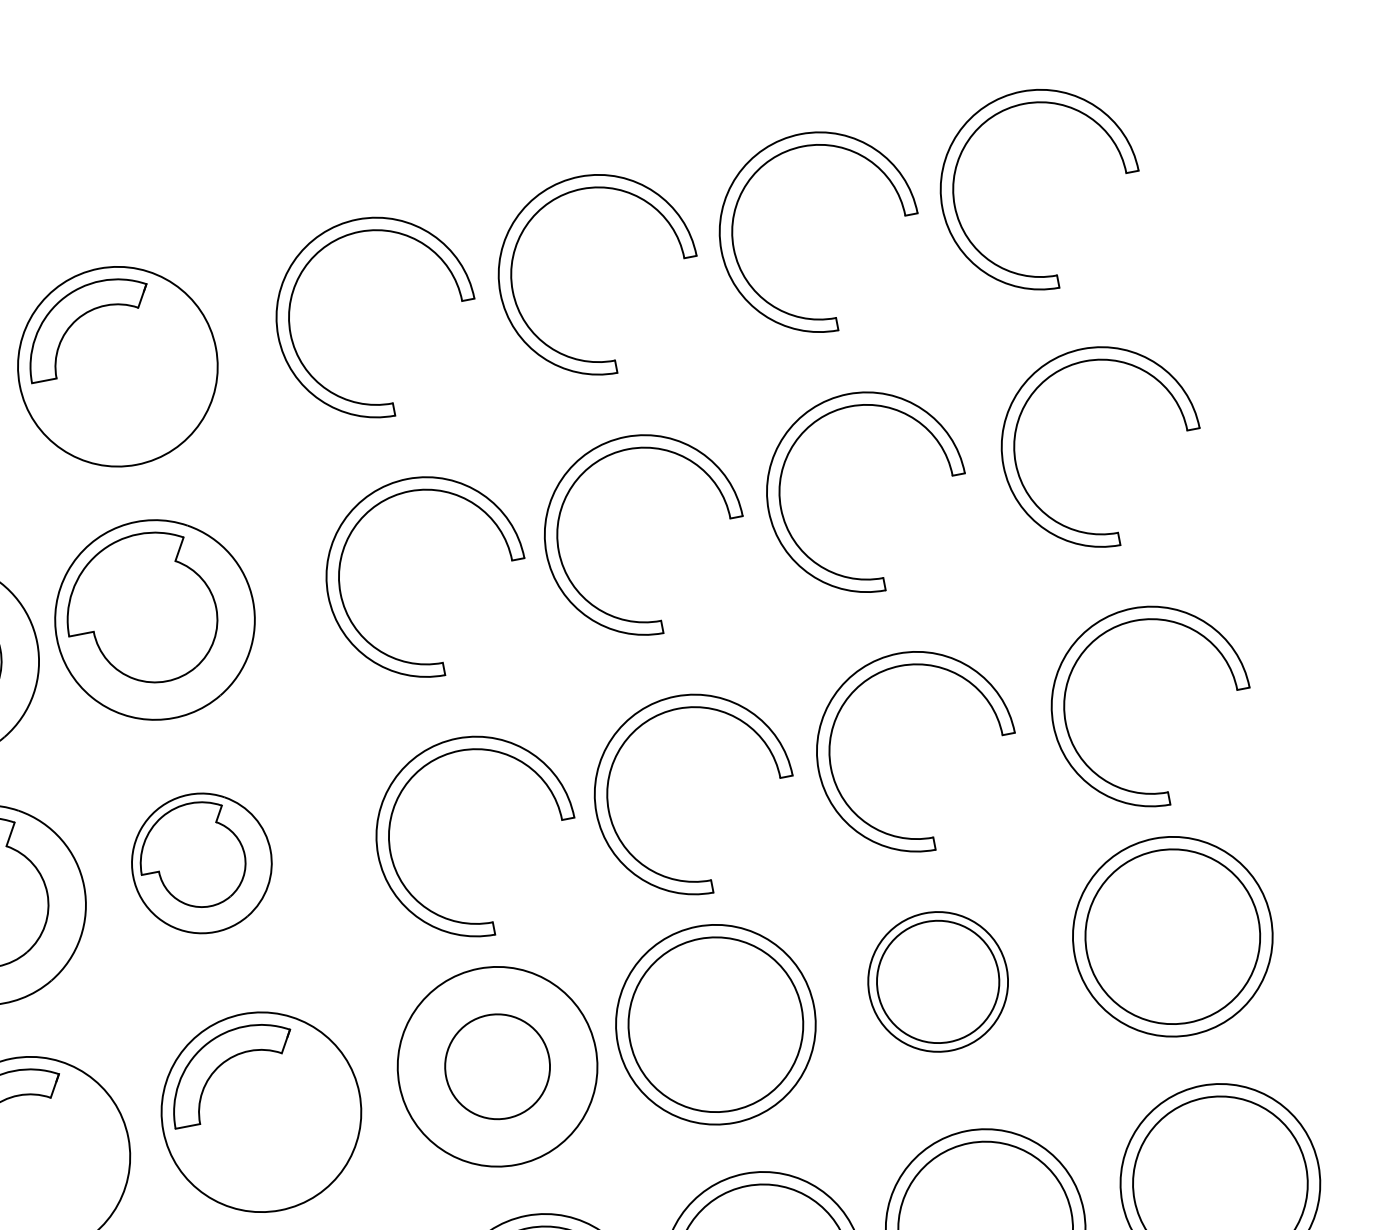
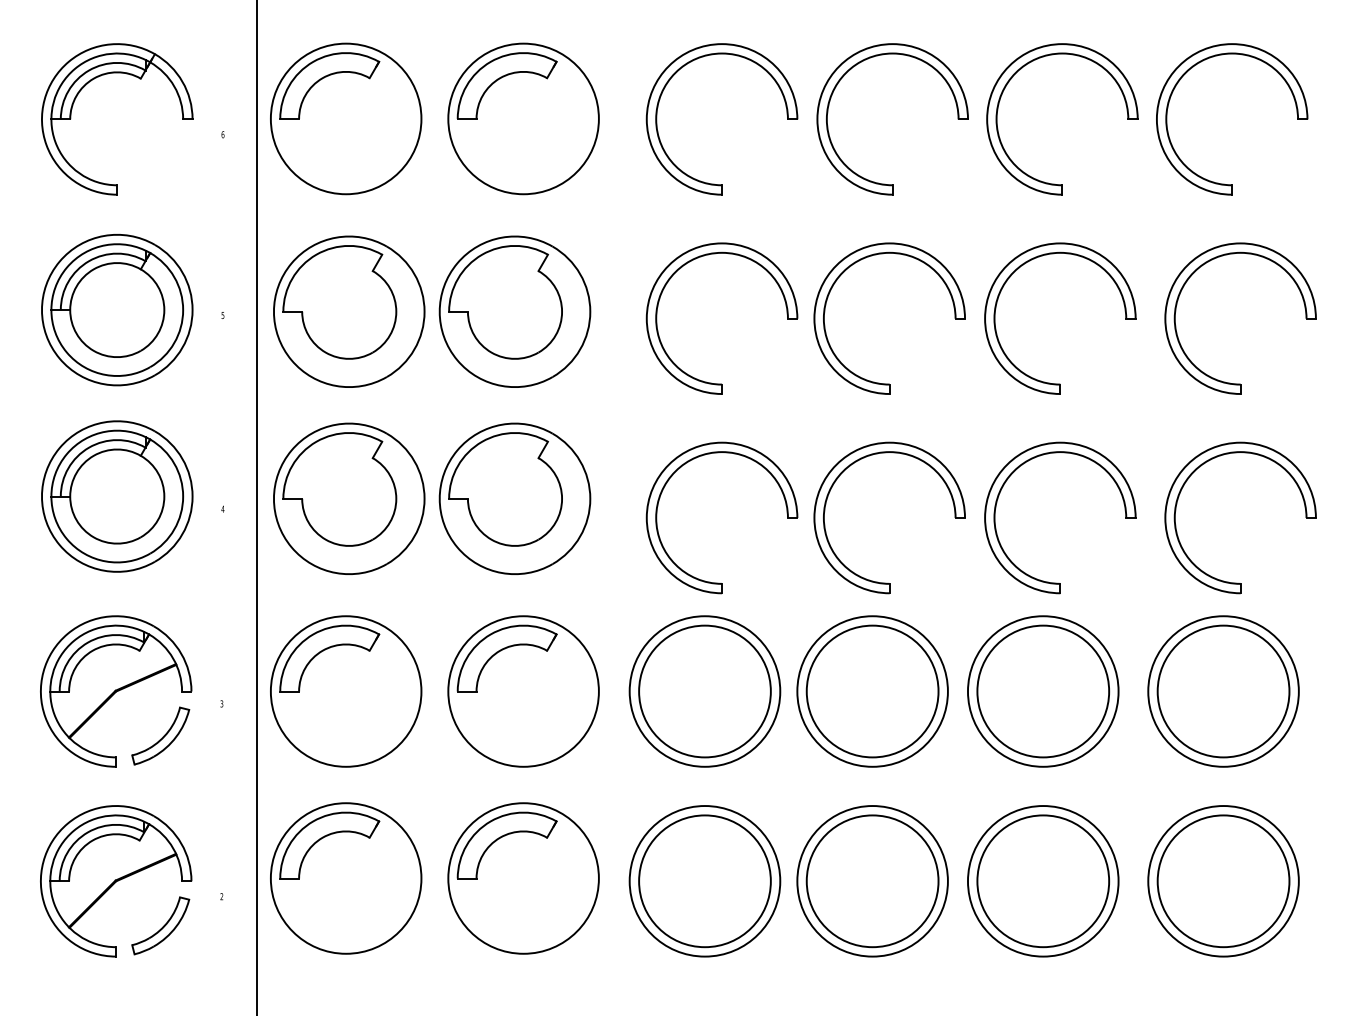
part: (201, 863) -> (514, 498), size x1.43
part: (938, 981) -> (1043, 691), size x1.43
circle: (496, 1066) -> (704, 691), size x1.67

